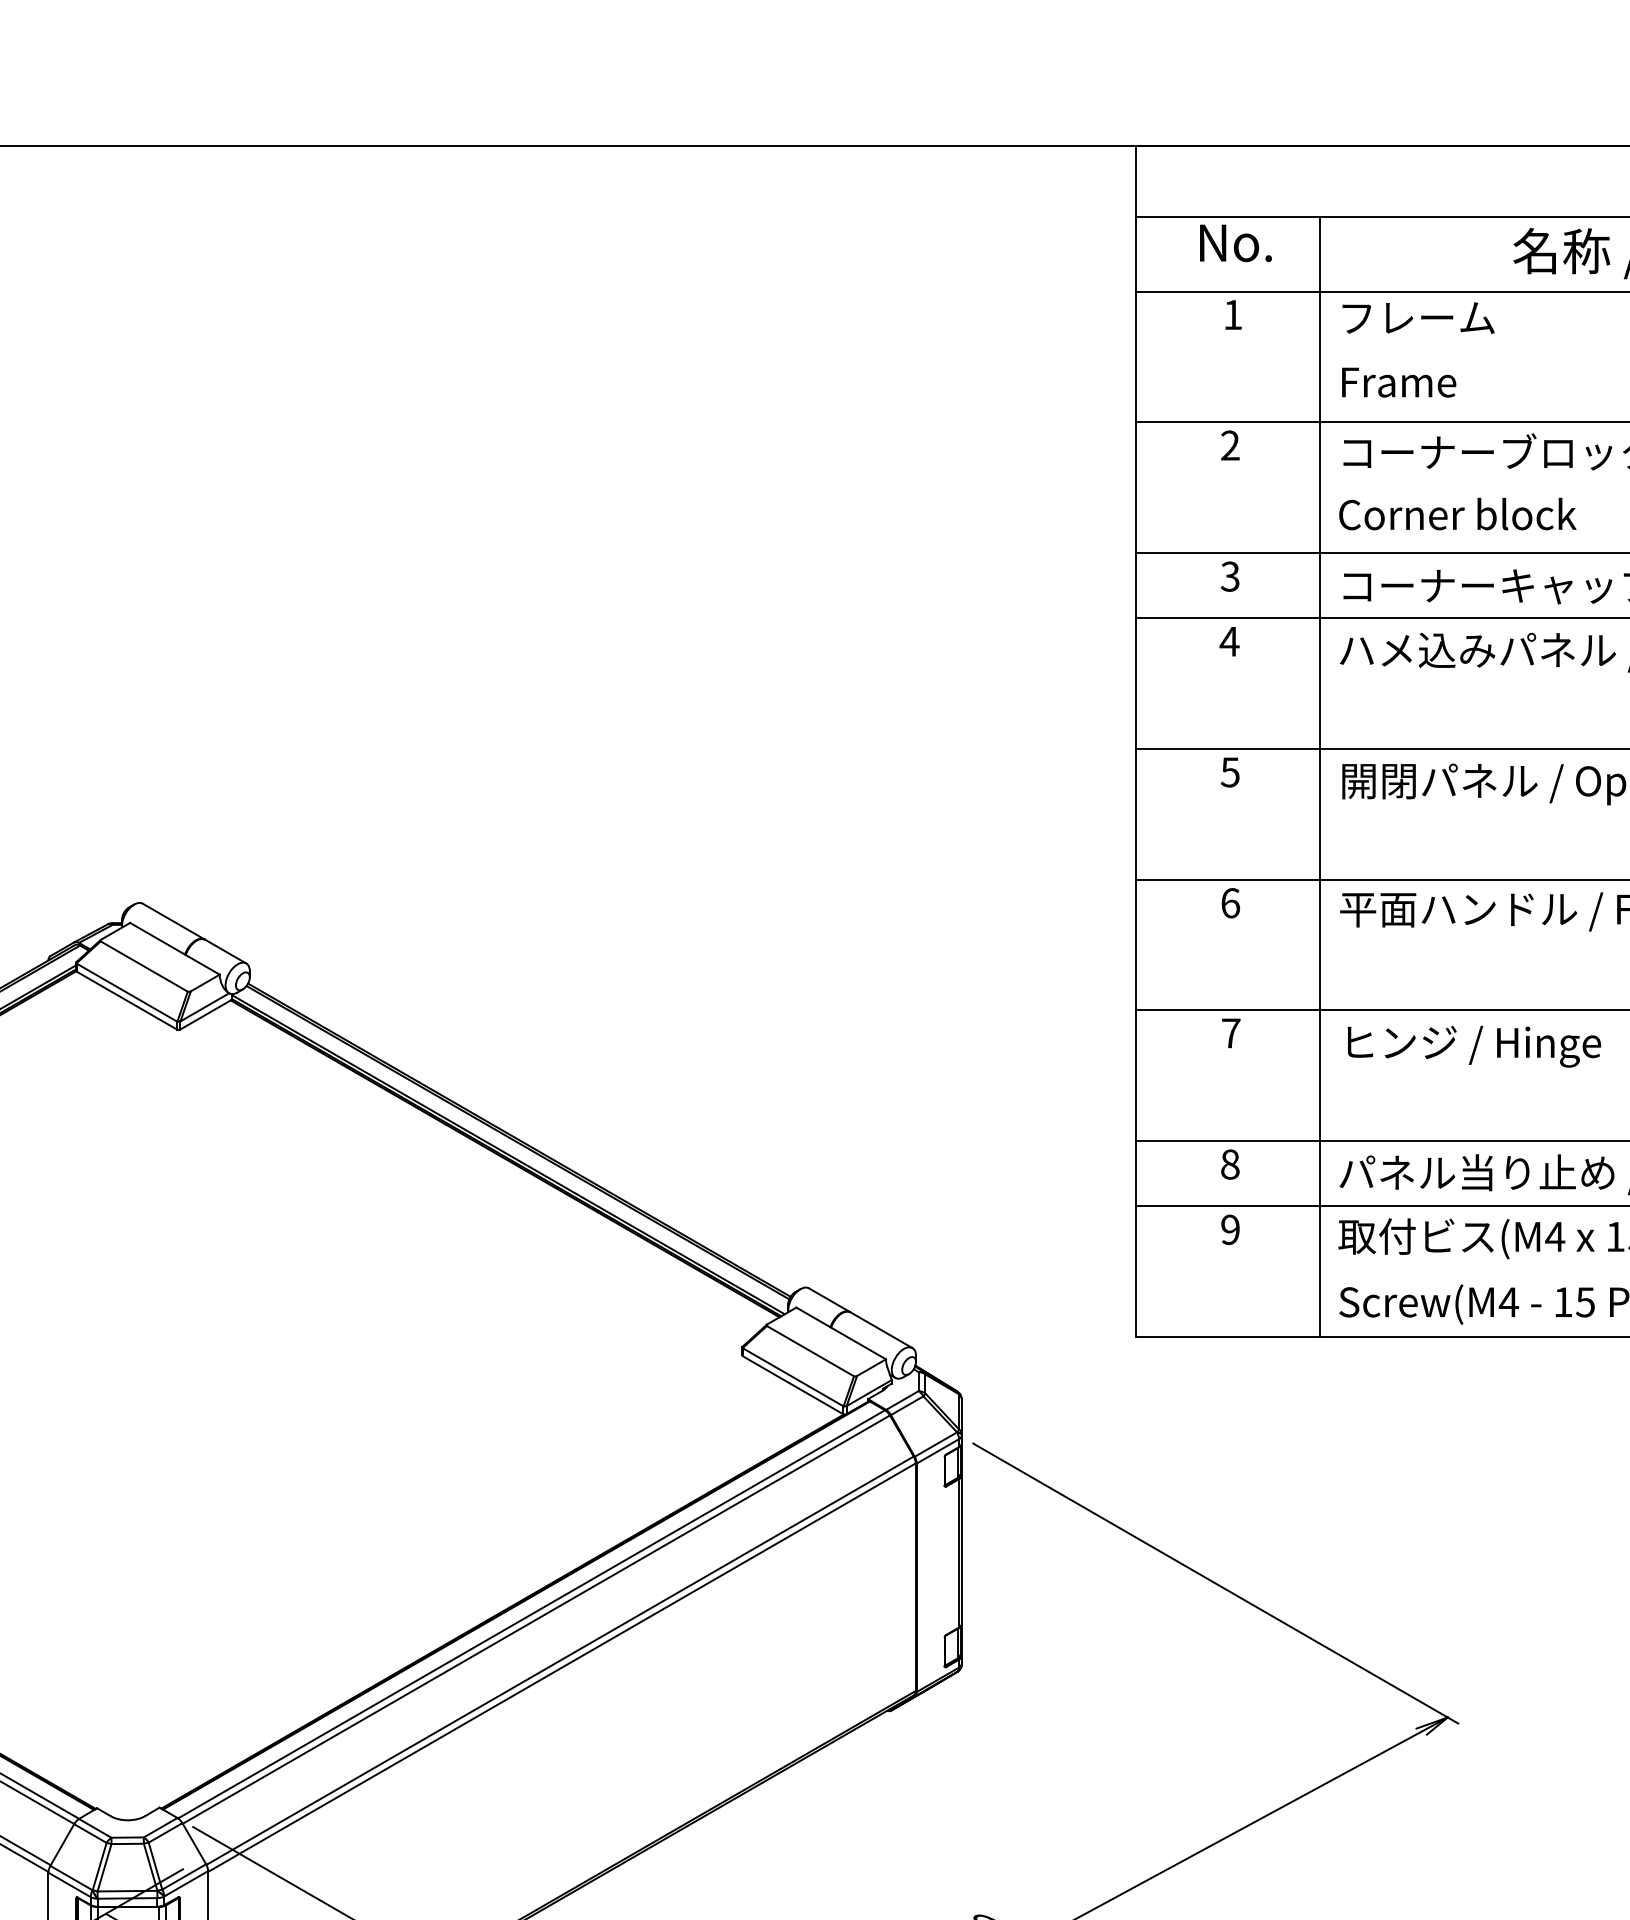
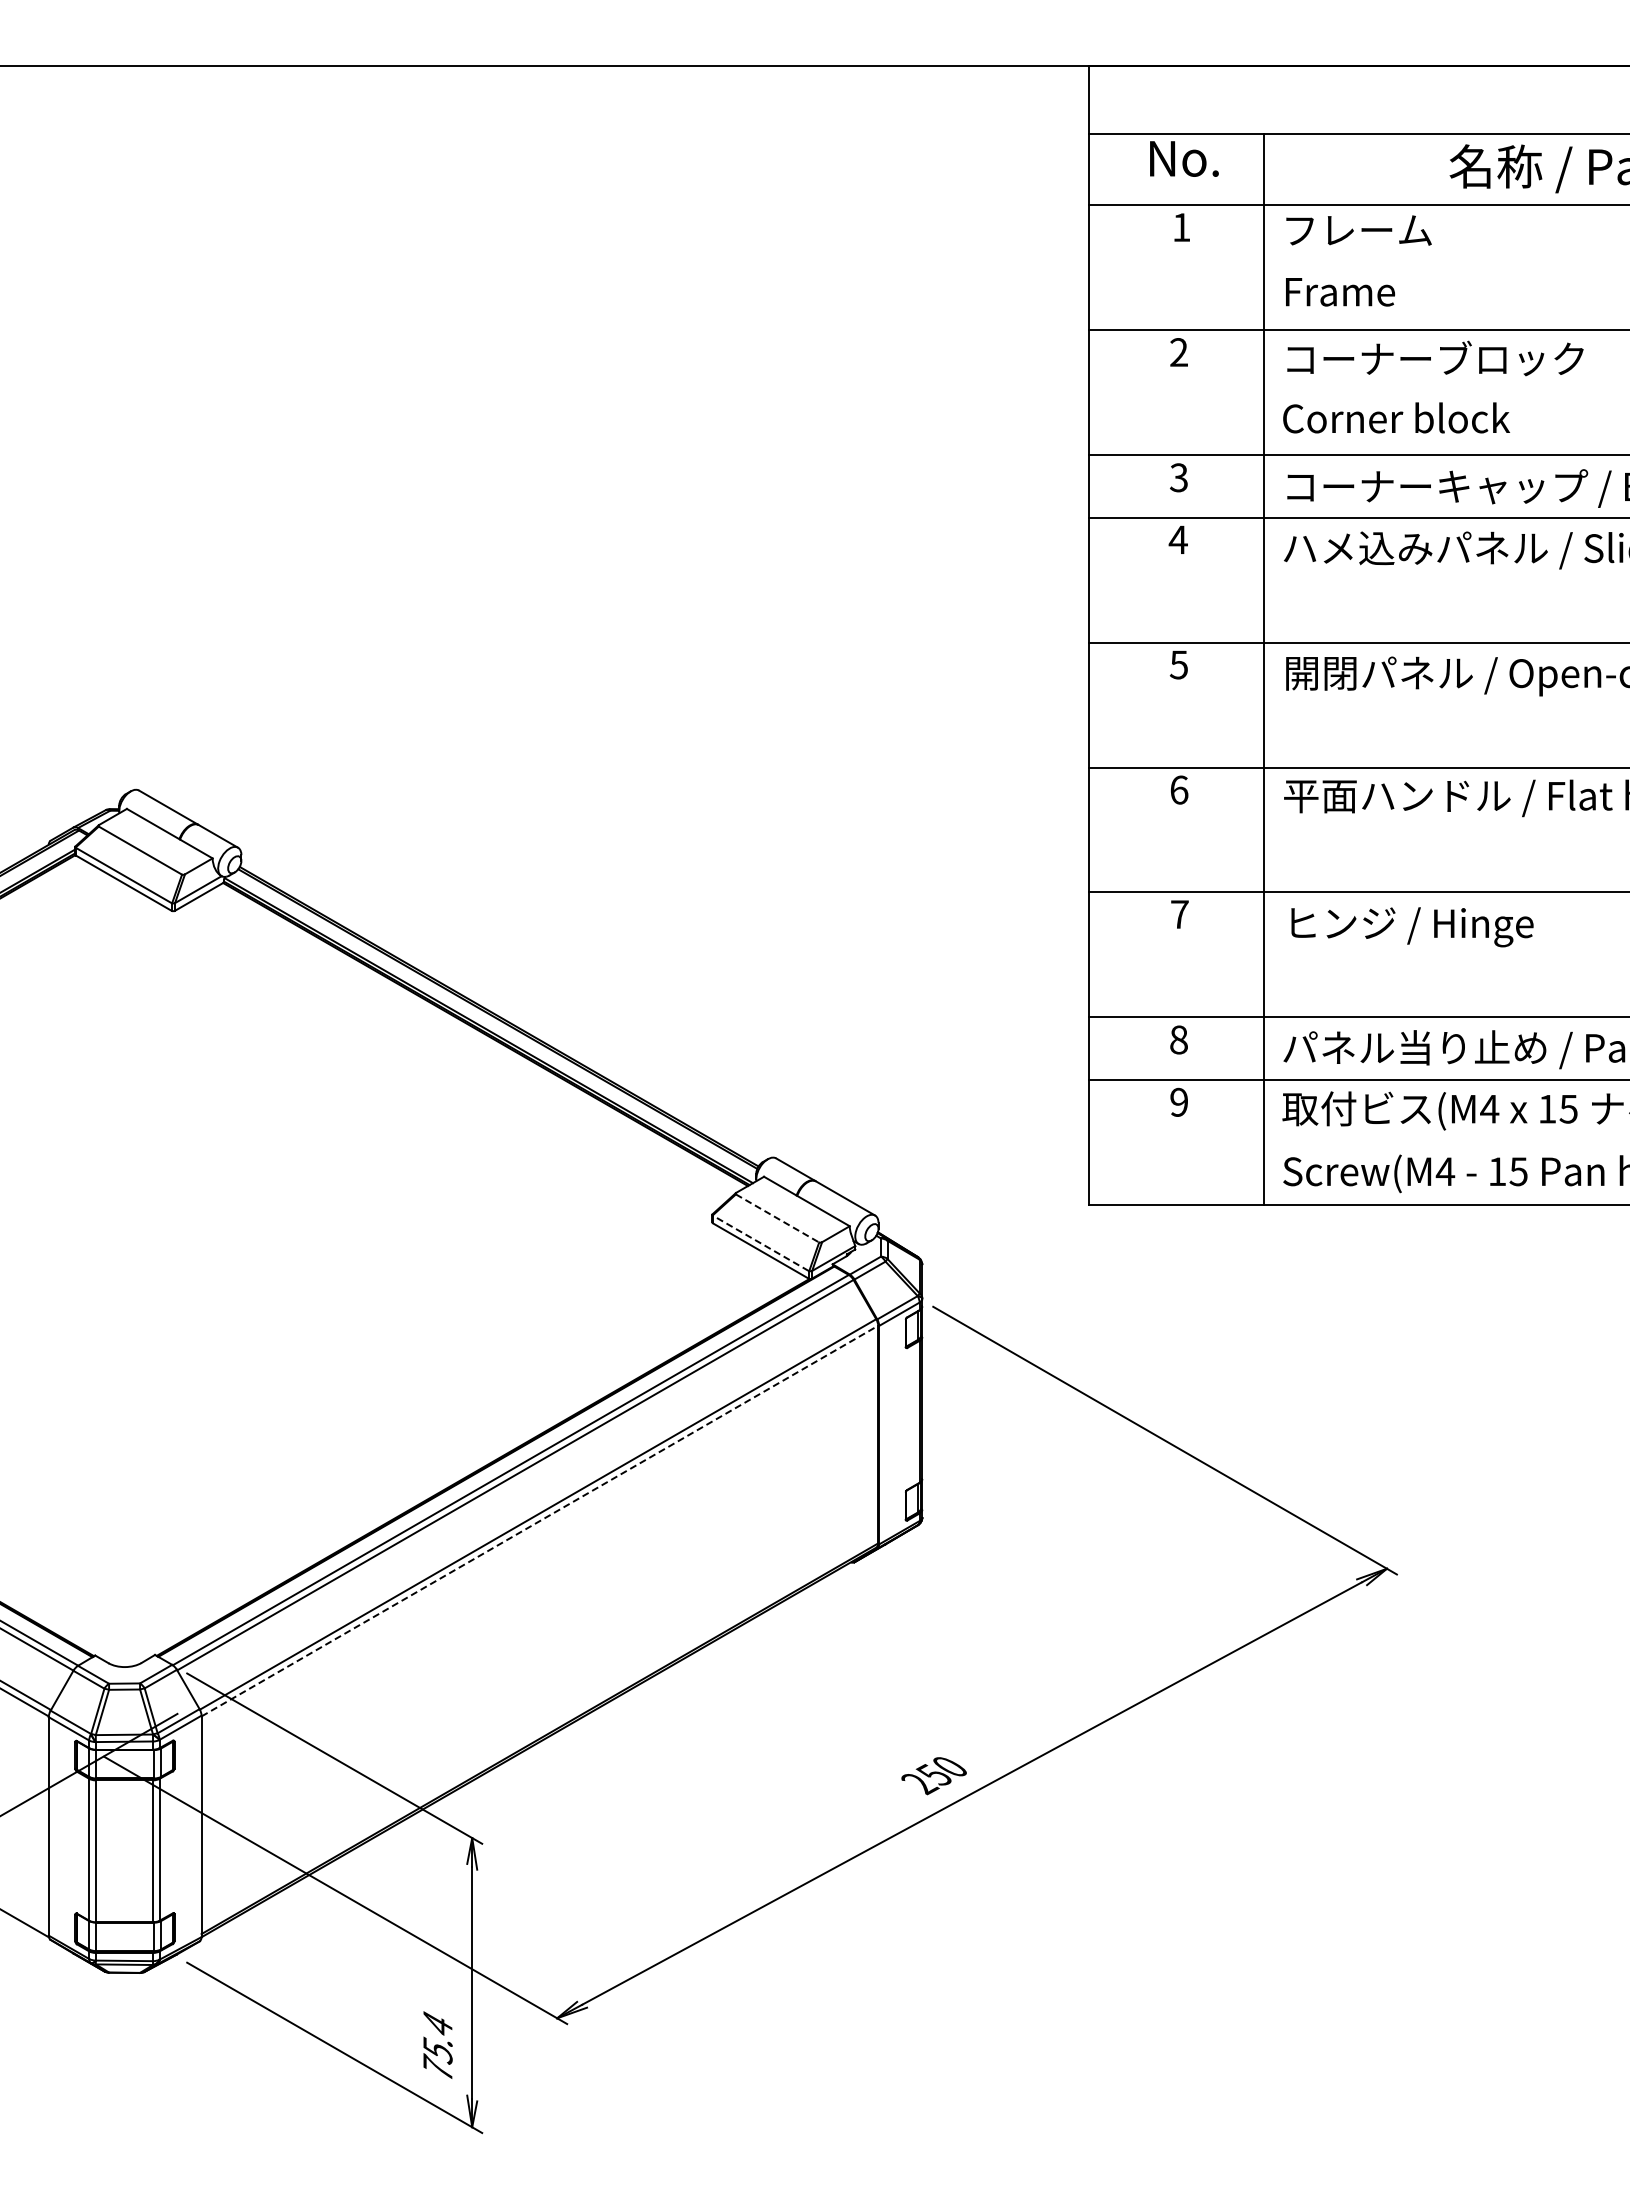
line: (810, 1351) -> (777, 1218), solid -> dashed
line: (792, 1377) -> (760, 1243), solid -> dashed
line: (561, 1668) -> (539, 1521), solid -> dashed

